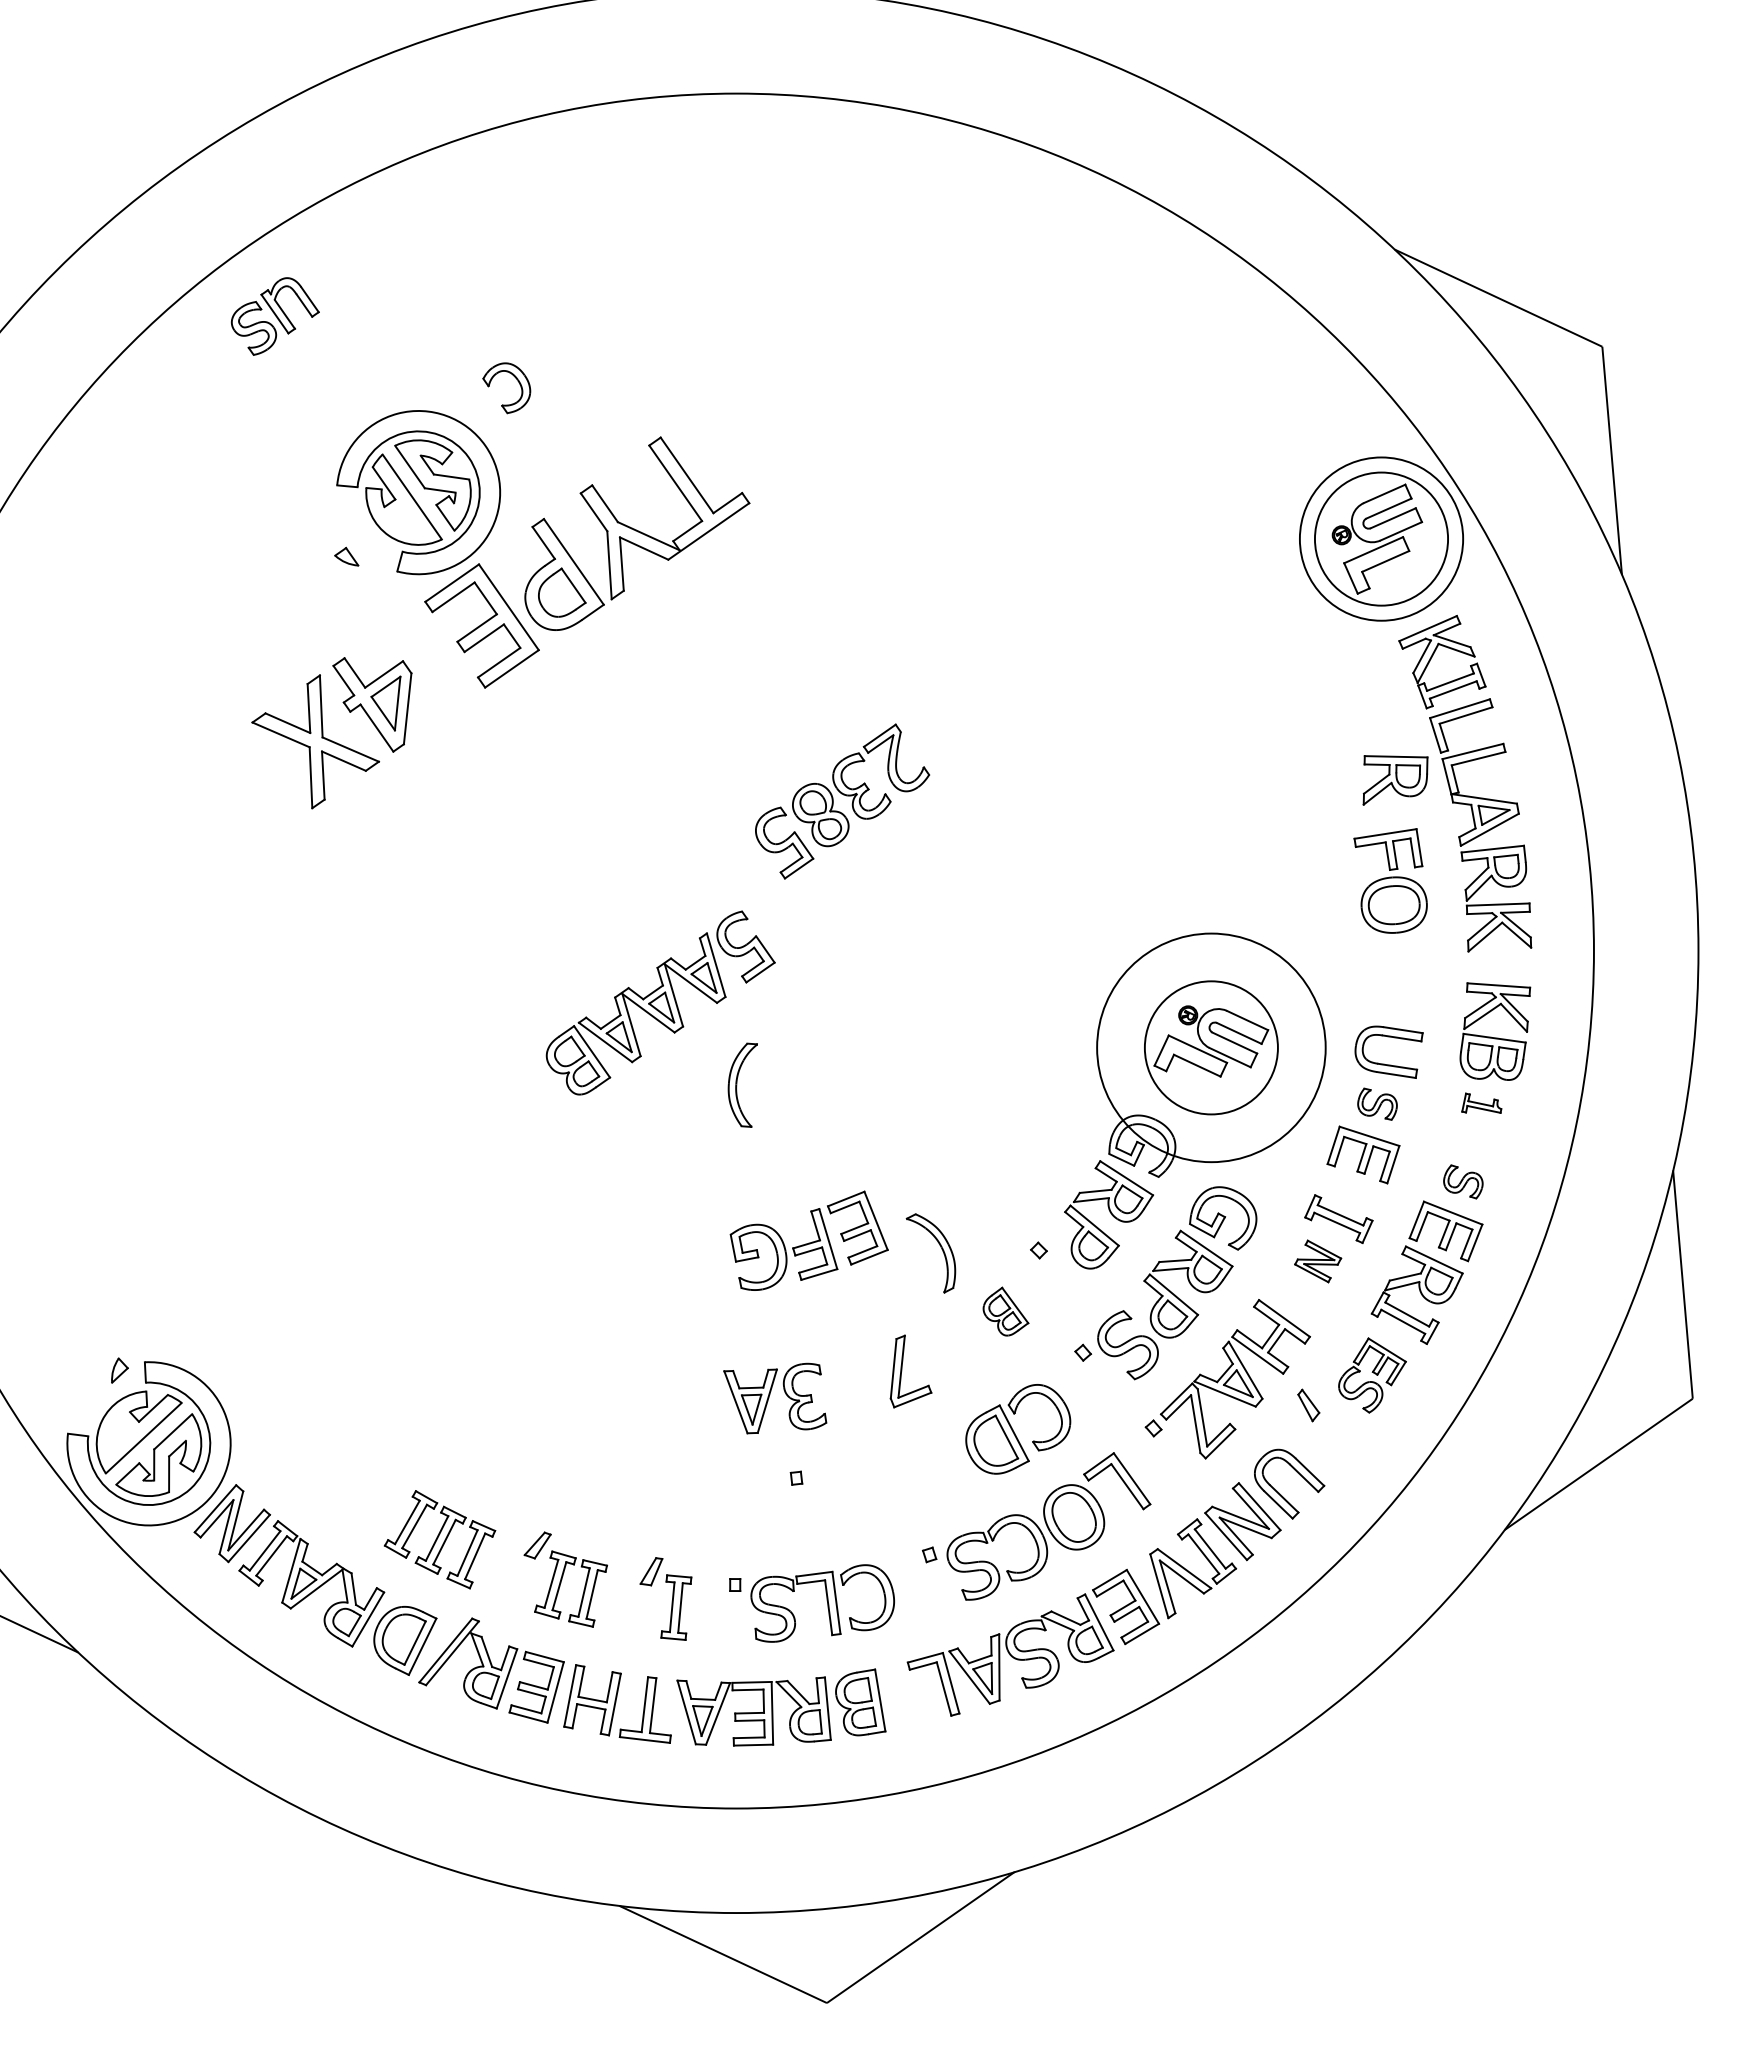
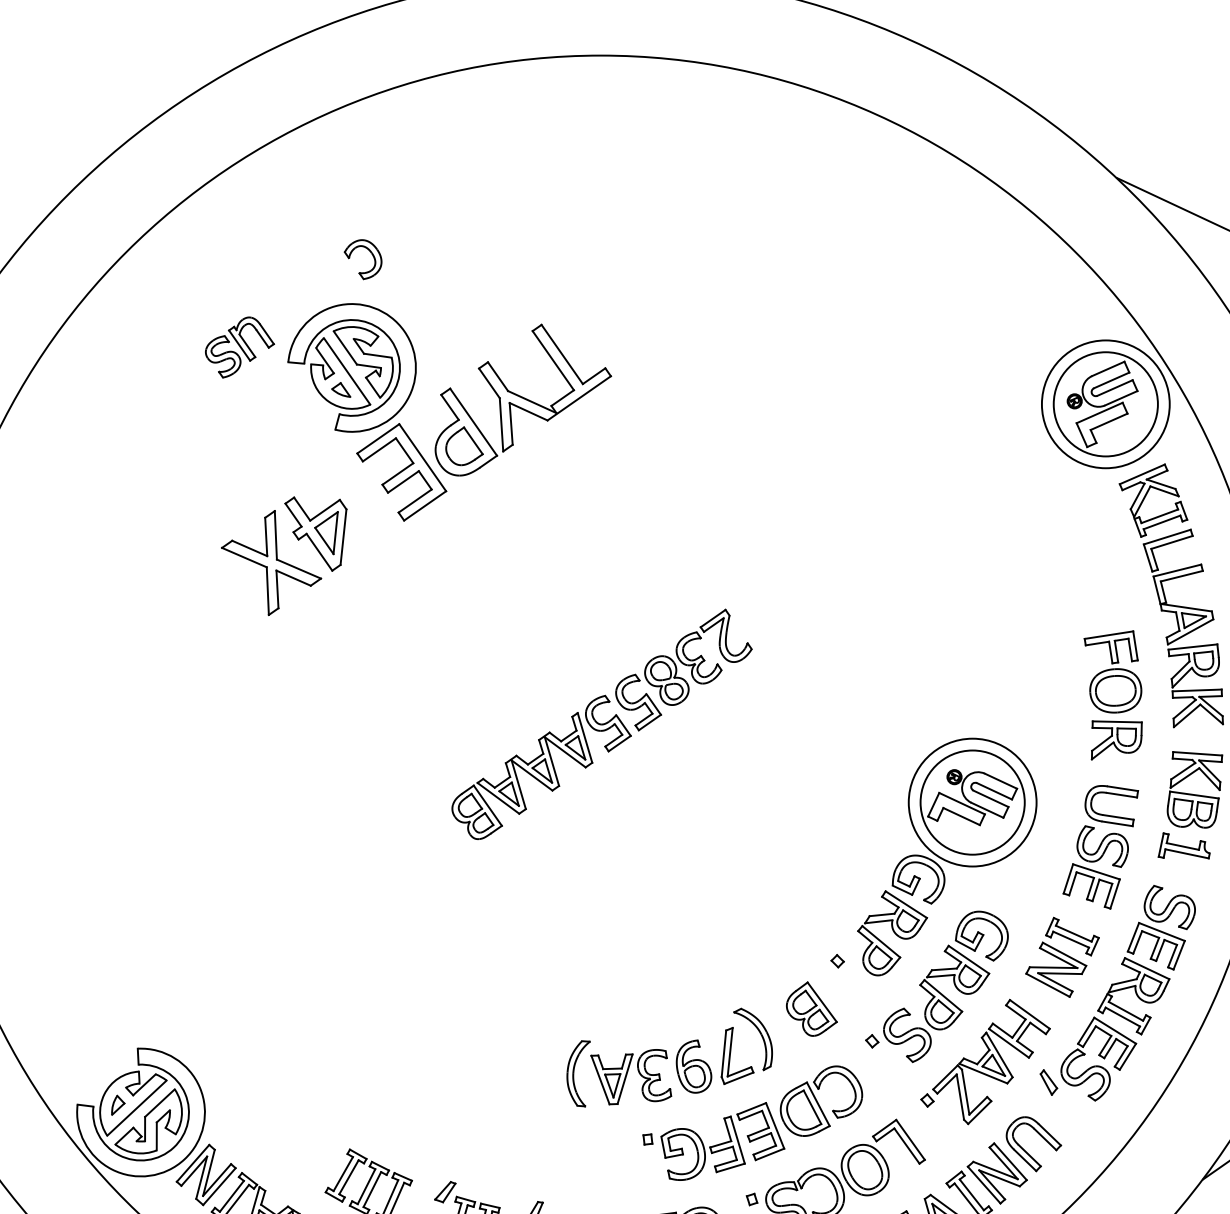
part: (274, 316) -> (239, 347), moved
part: (517, 381) -> (371, 254), moved
part: (346, 556) -> (341, 389), moved
part: (1395, 780) -> (1116, 740), moved
part: (843, 795) -> (684, 665), moved
circle: (1211, 1047) -> (972, 802), size x0.71
part: (742, 1084) -> (578, 1073), moved
part: (1481, 1103) -> (1184, 846), size x1.67
part: (1377, 1104) -> (1102, 846), size x1.67
part: (1463, 1181) -> (1170, 907), size x1.67
part: (808, 1240) -> (722, 1141), moved
part: (940, 1247) -> (760, 1034), moved
part: (1317, 1261) -> (1055, 969), size x1.67
part: (1005, 1311) -> (811, 1008), size x1.43
part: (119, 1370) -> (117, 1105), moved
part: (1372, 1375) -> (1098, 1059), size x1.43
part: (855, 1384) -> (694, 1066), added

